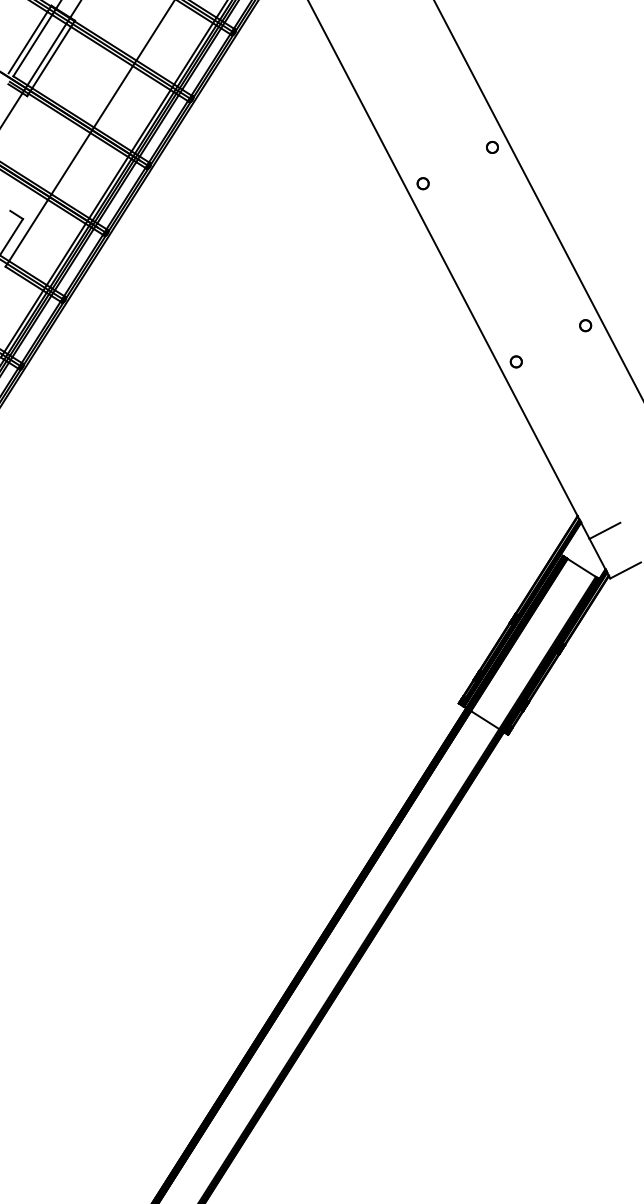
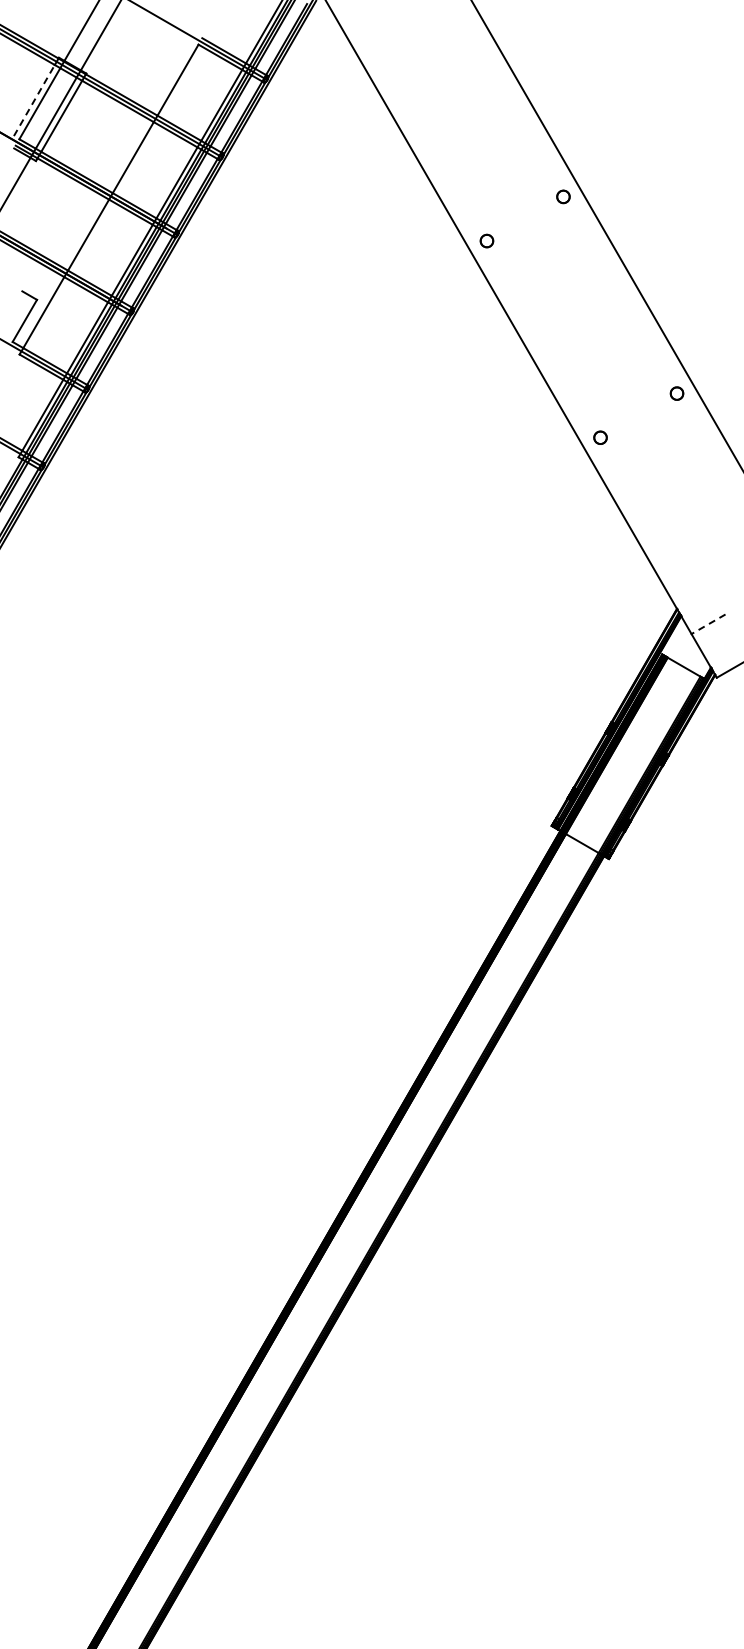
line: (28, 42) -> (34, 100), solid -> dashed
line: (604, 531) -> (708, 624), solid -> dashed

